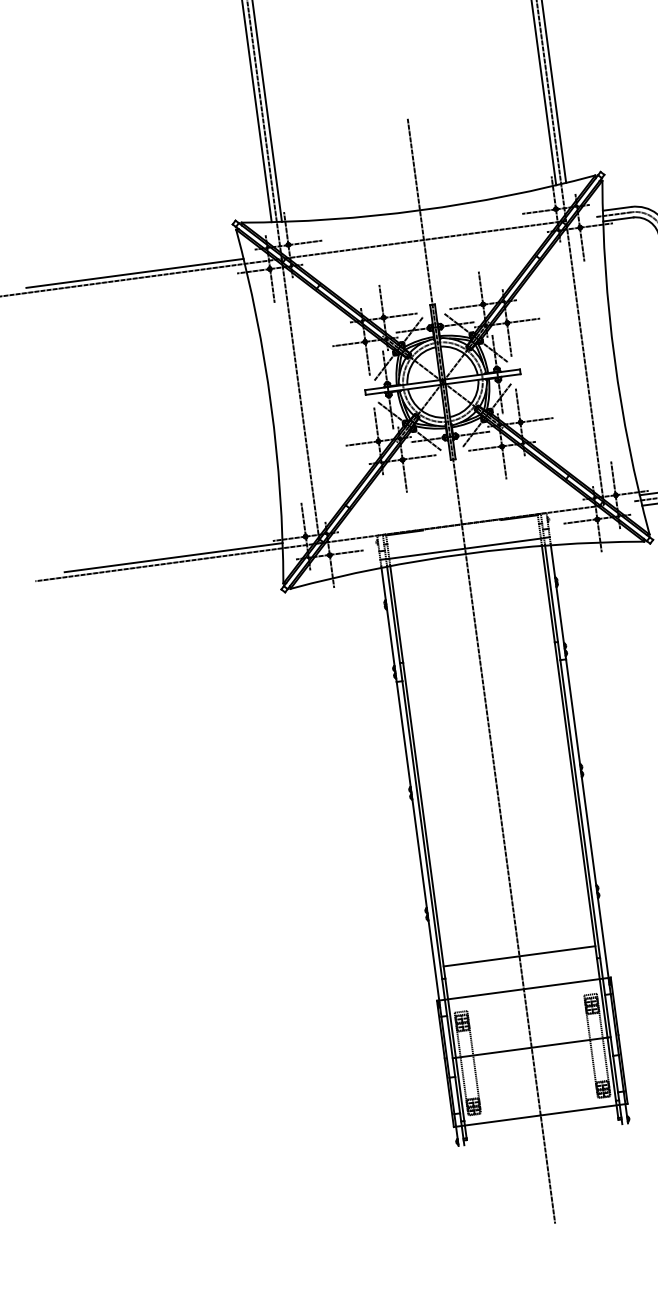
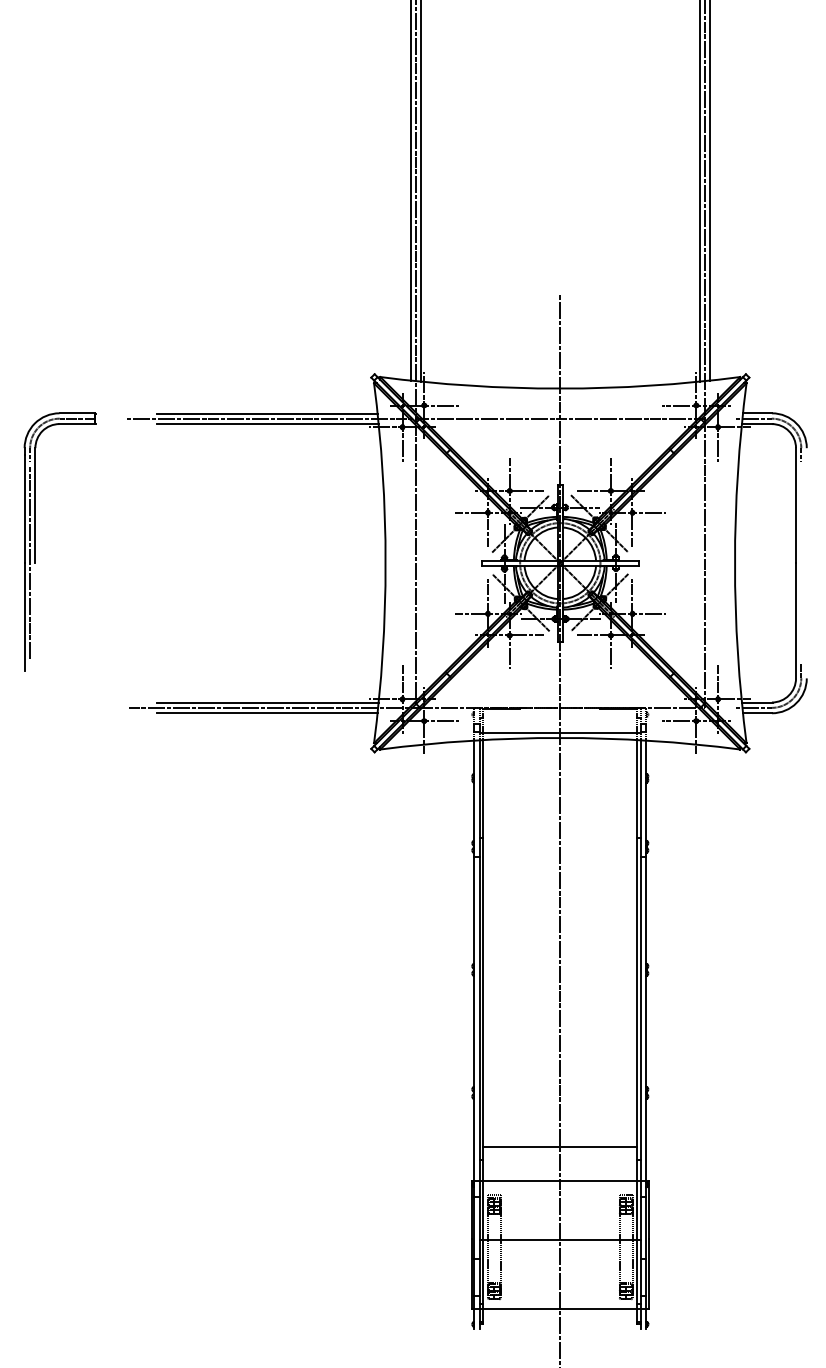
line: (136, 283) -> (267, 423), added
line: (174, 568) -> (267, 713), added

